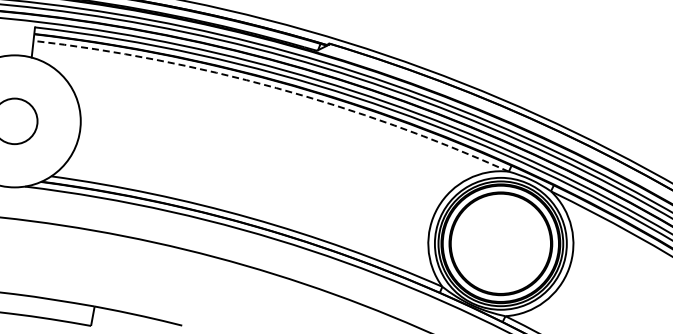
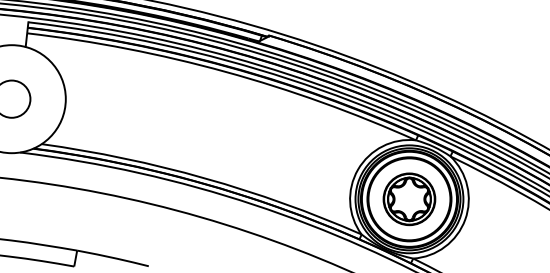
arc: (276, 88) -> (225, 72), dashed -> solid
part: (500, 243) -> (409, 199), added

